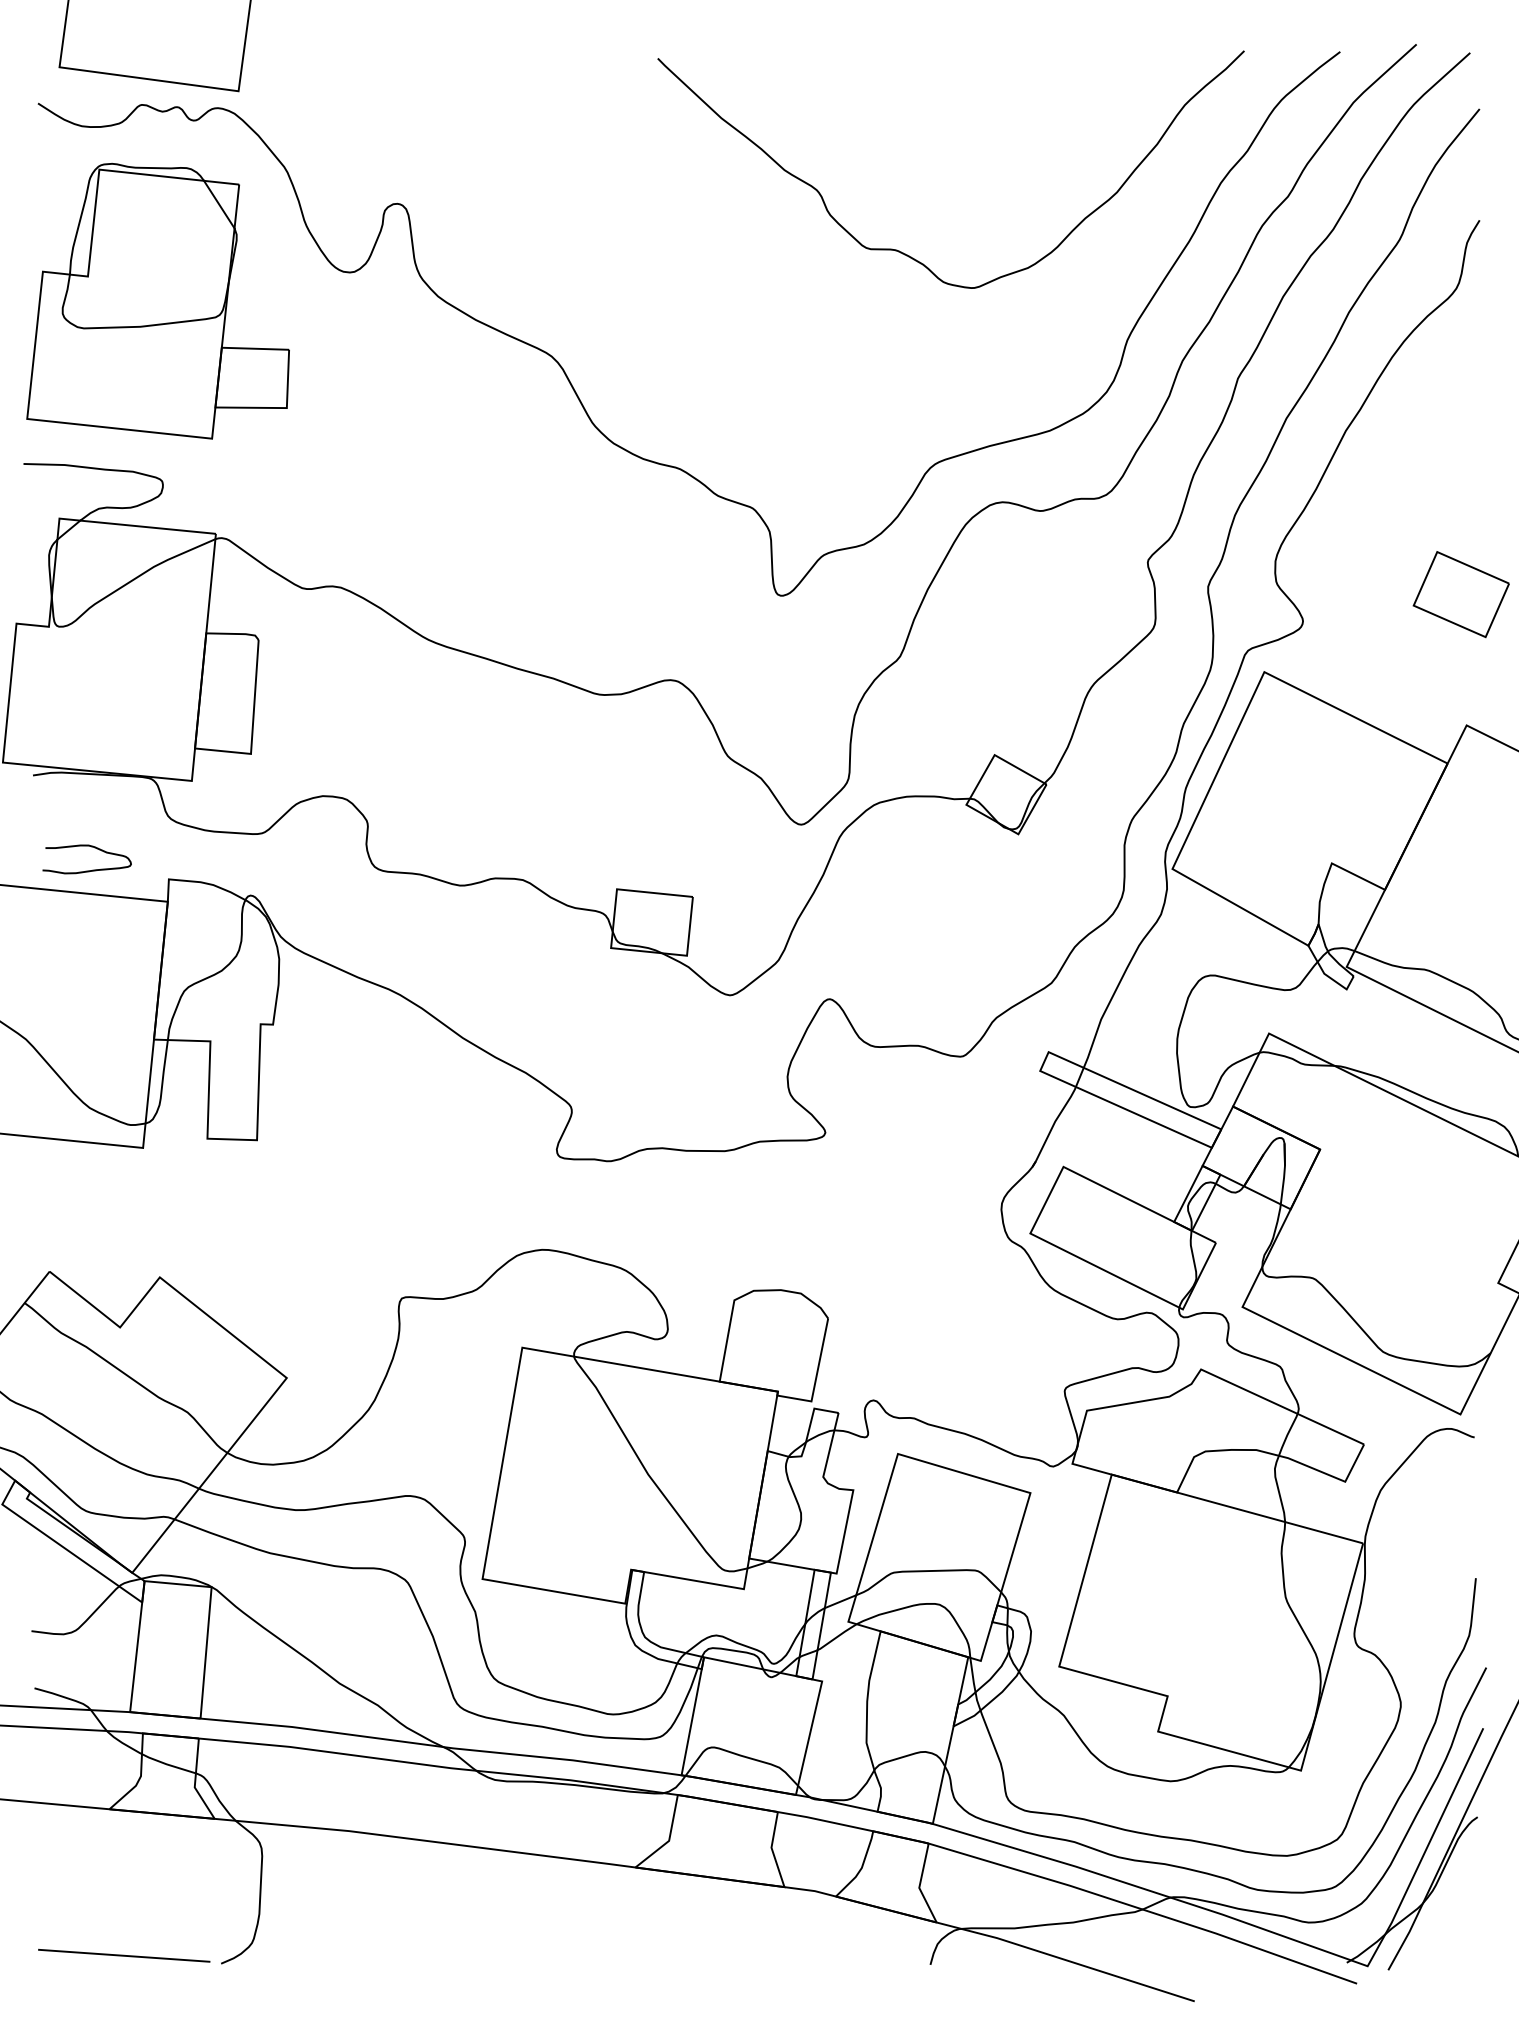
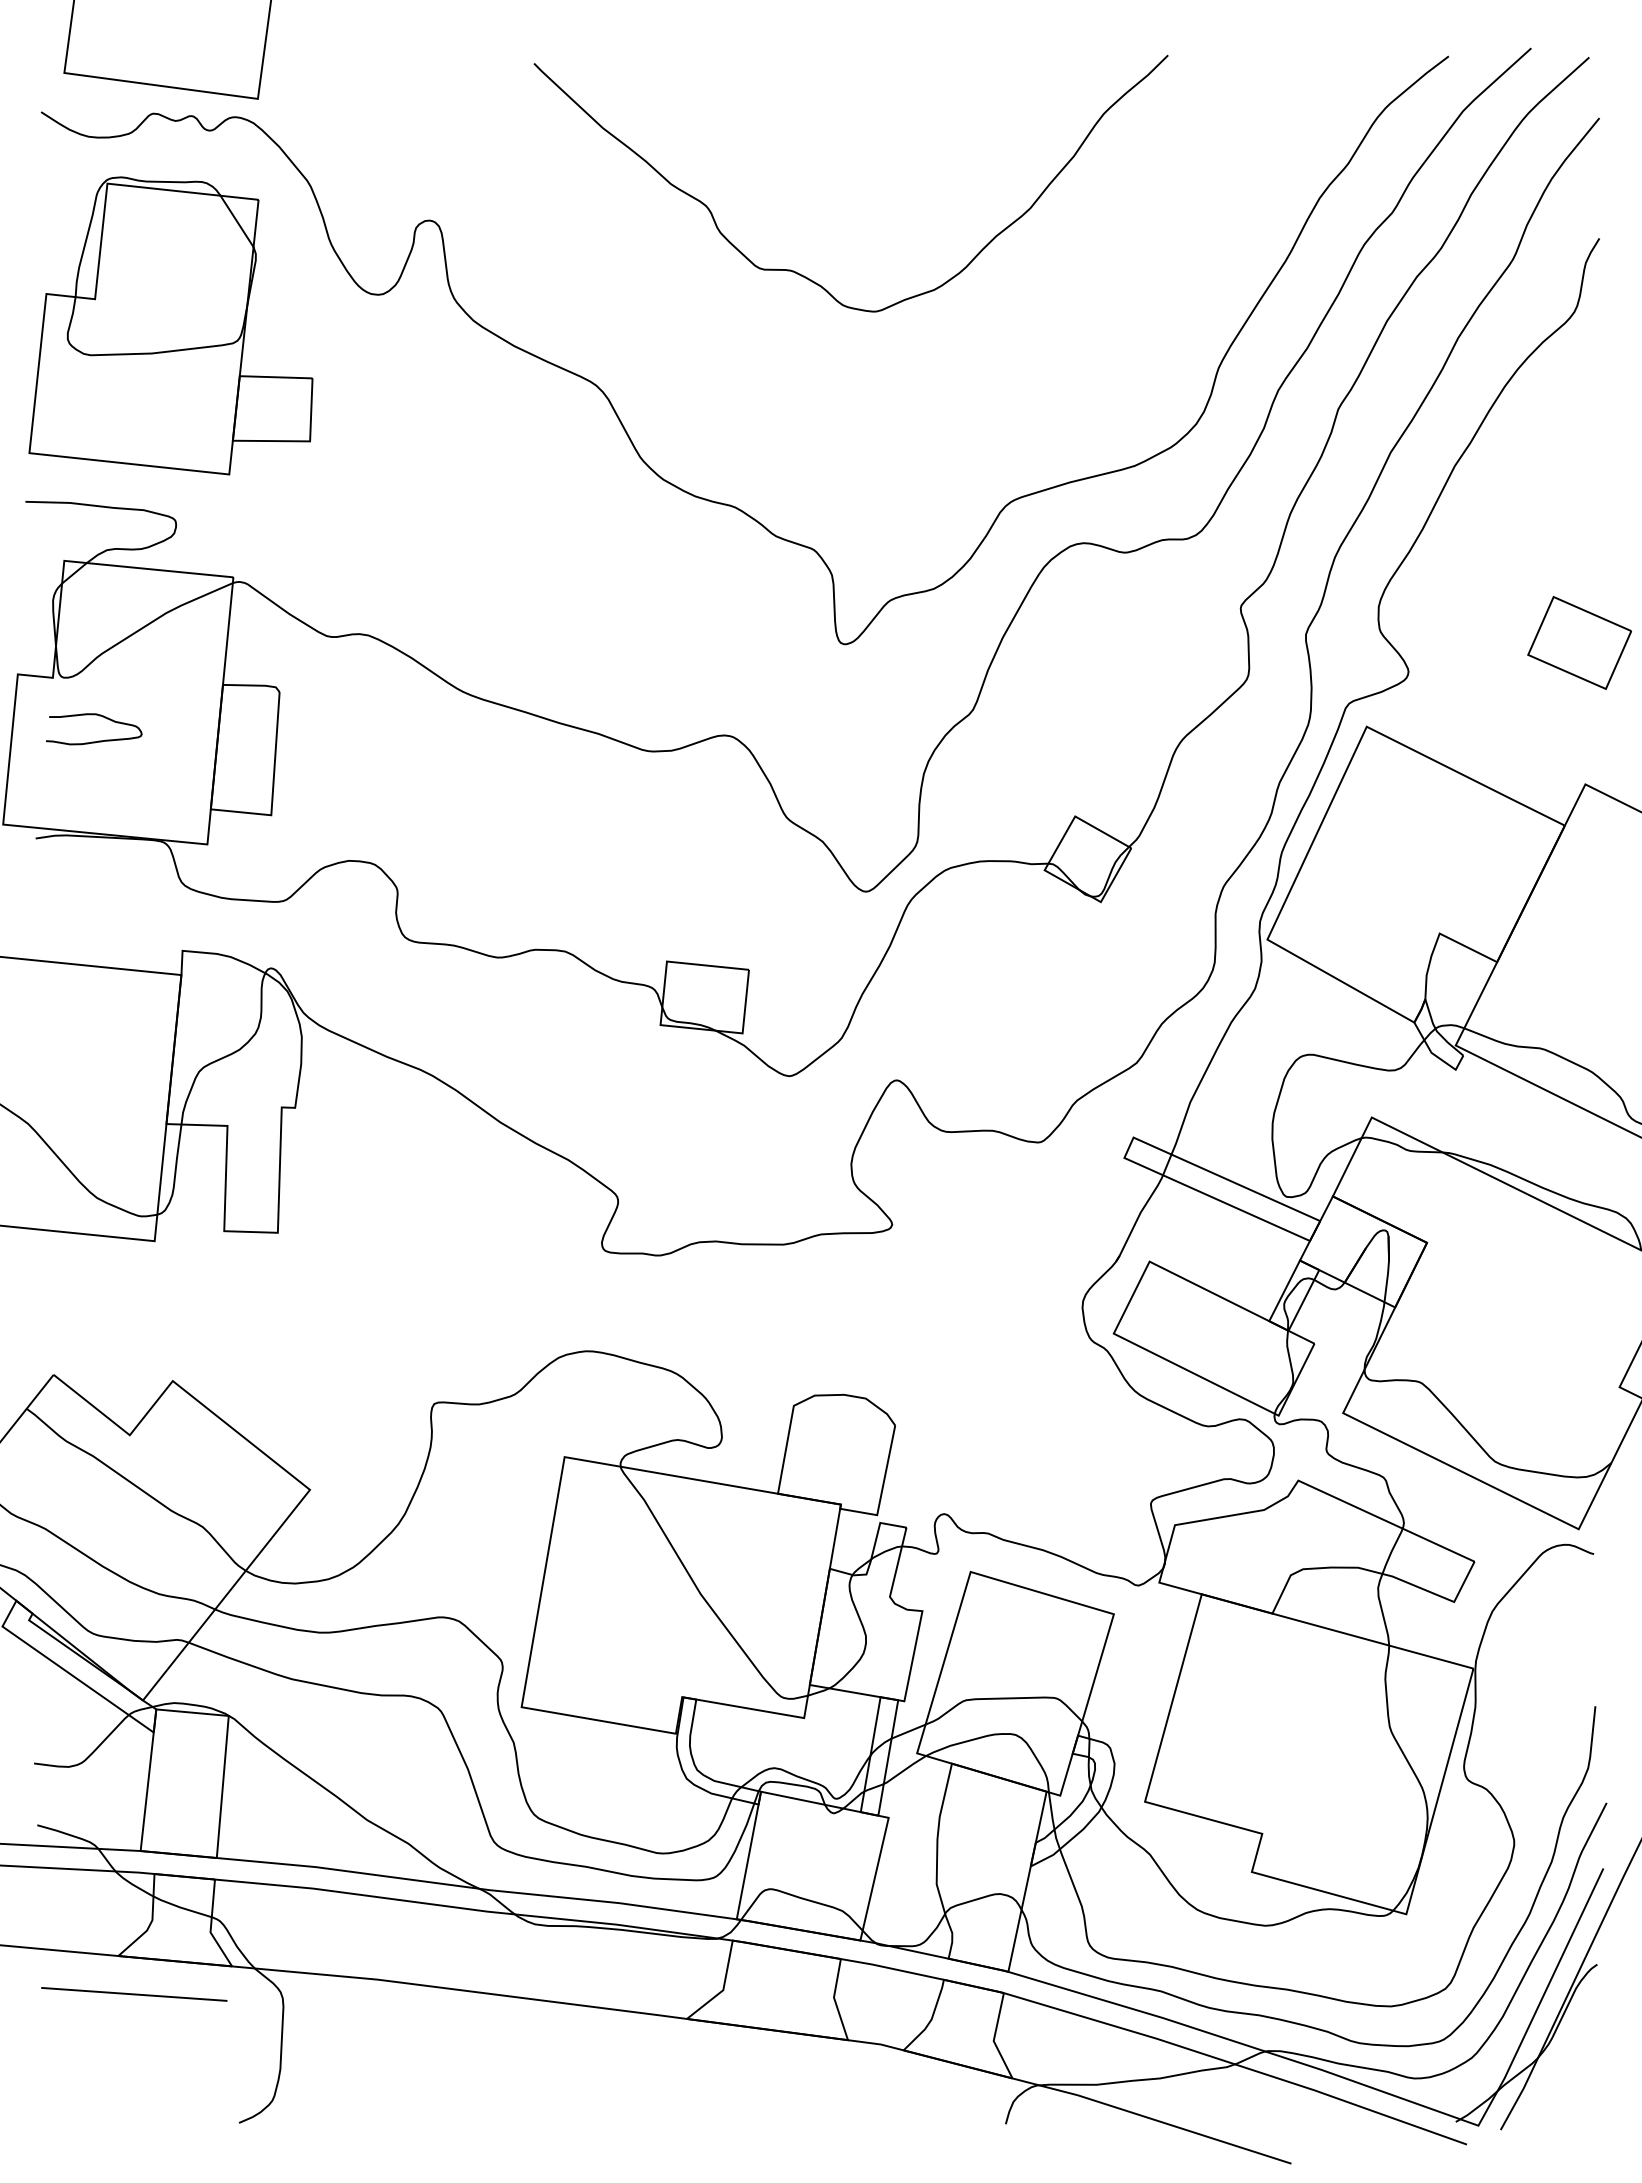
curve: (907, 254) -> (804, 275), moved
curve: (91, 869) -> (98, 740), moved
line: (124, 1955) -> (134, 1994), moved

